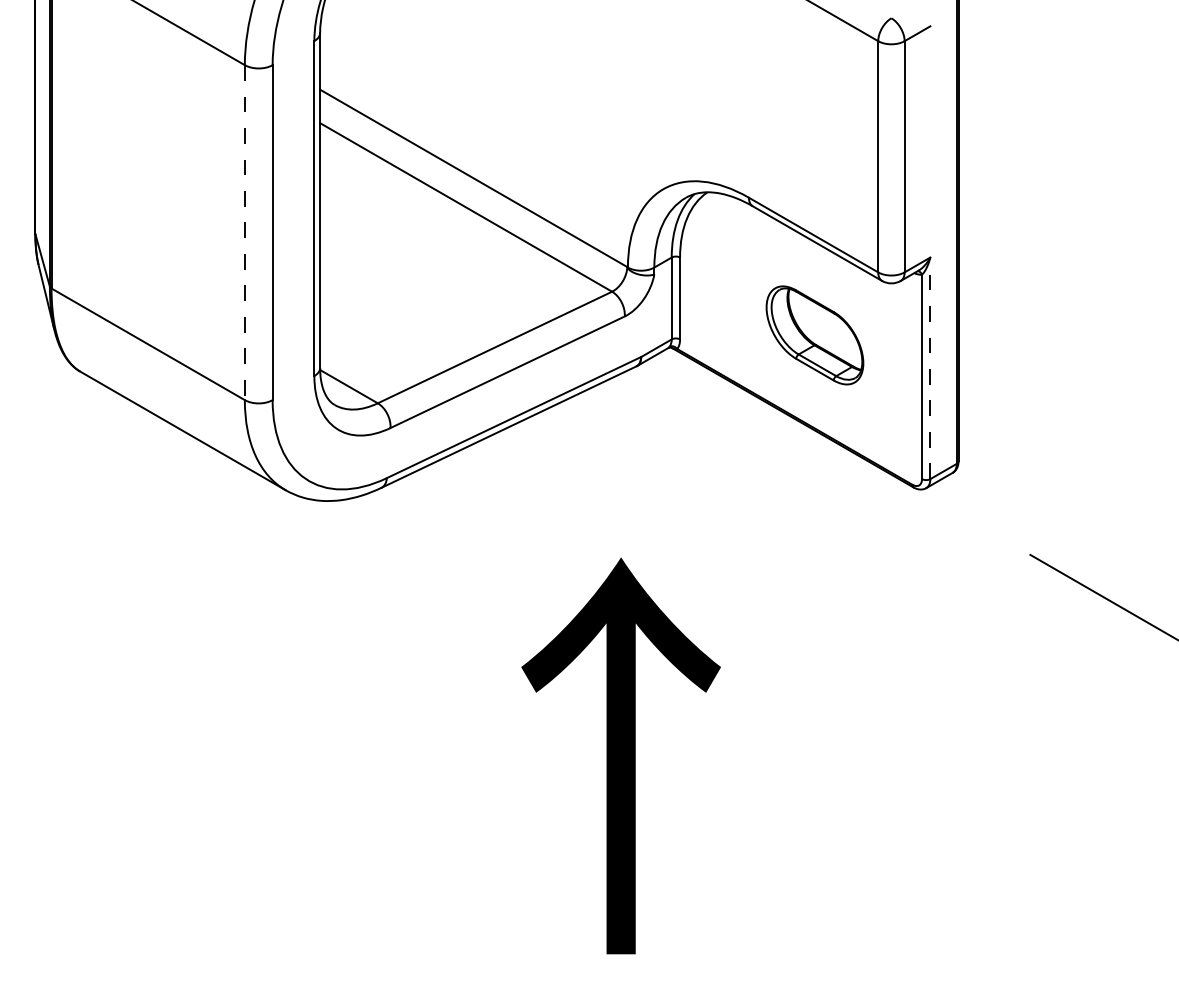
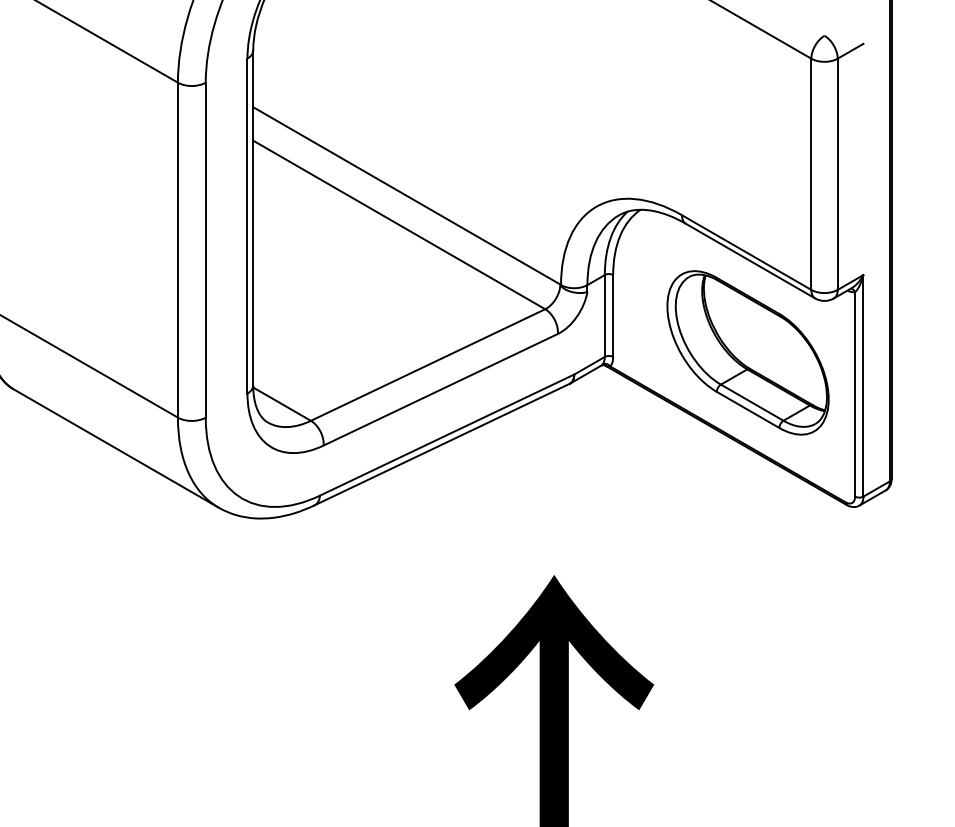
line: (244, 233) -> (177, 251), dashed -> solid
part: (814, 335) -> (747, 353), size x1.67
line: (930, 368) -> (863, 386), dashed -> solid

